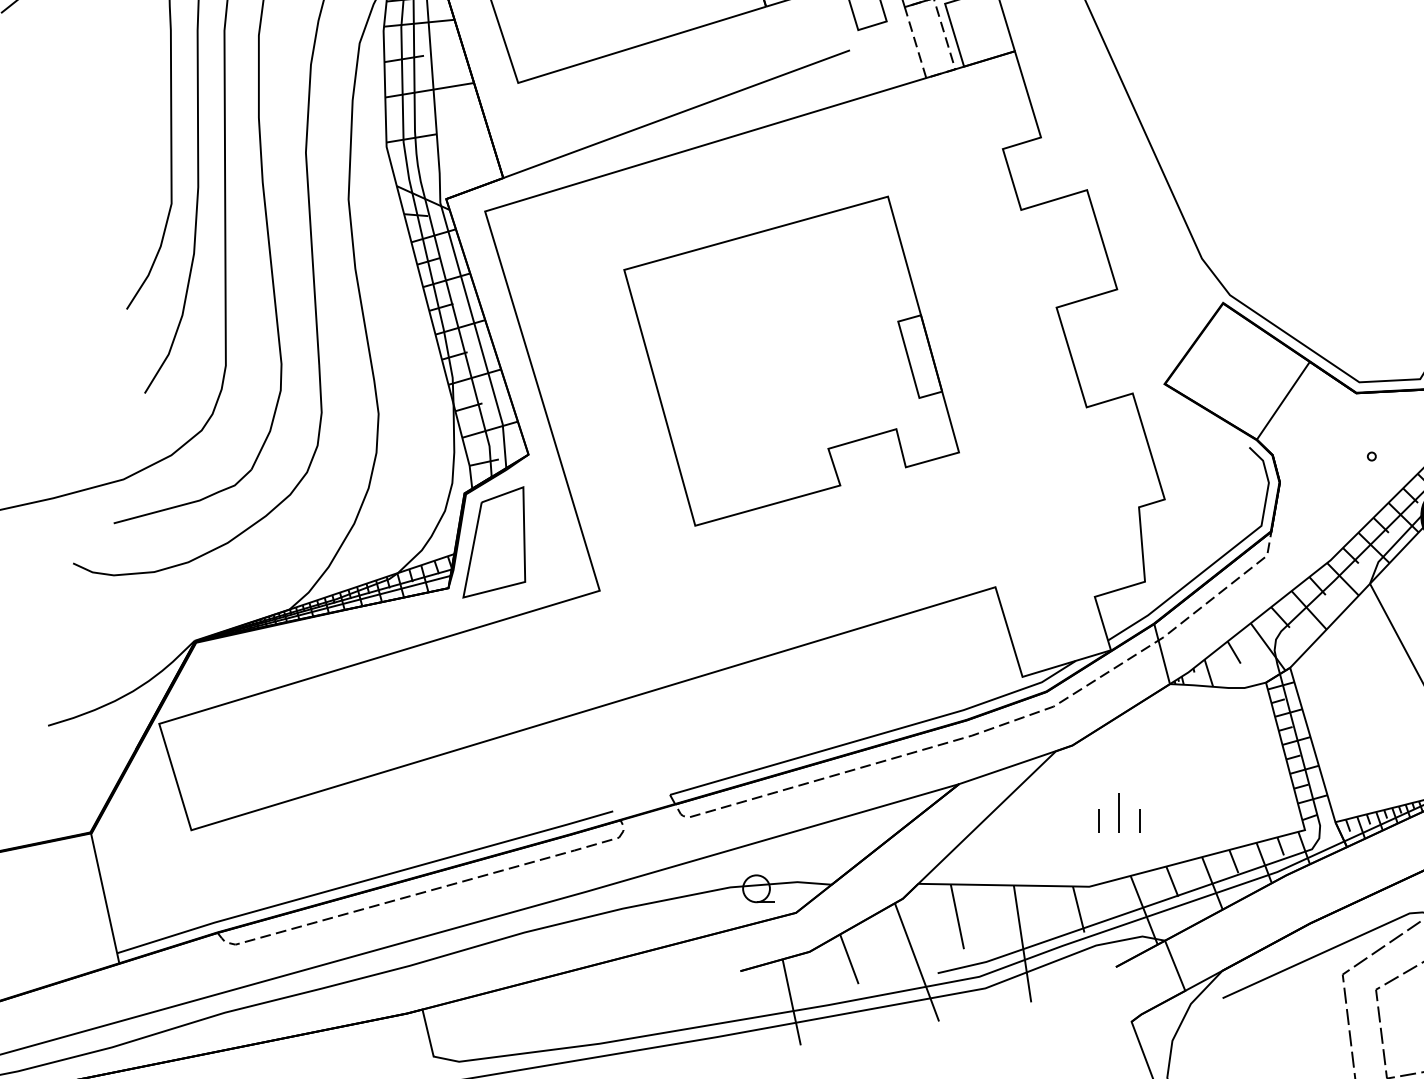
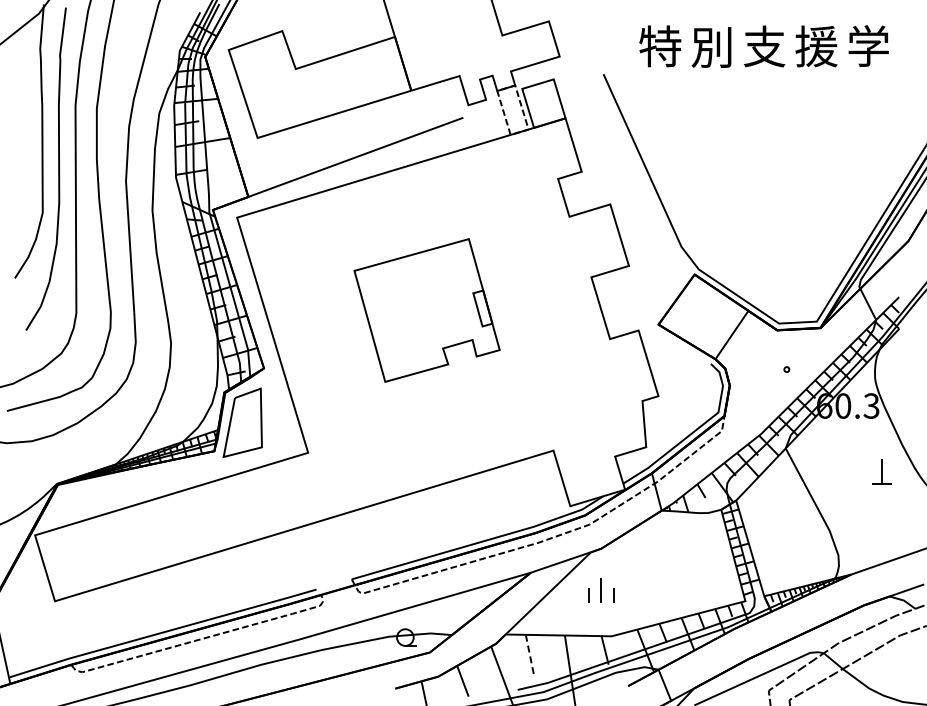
part: (790, 361) -> (426, 310), size x0.7
part: (1119, 812) -> (601, 590), moved
line: (958, 917) -> (530, 655), solid -> dashed

